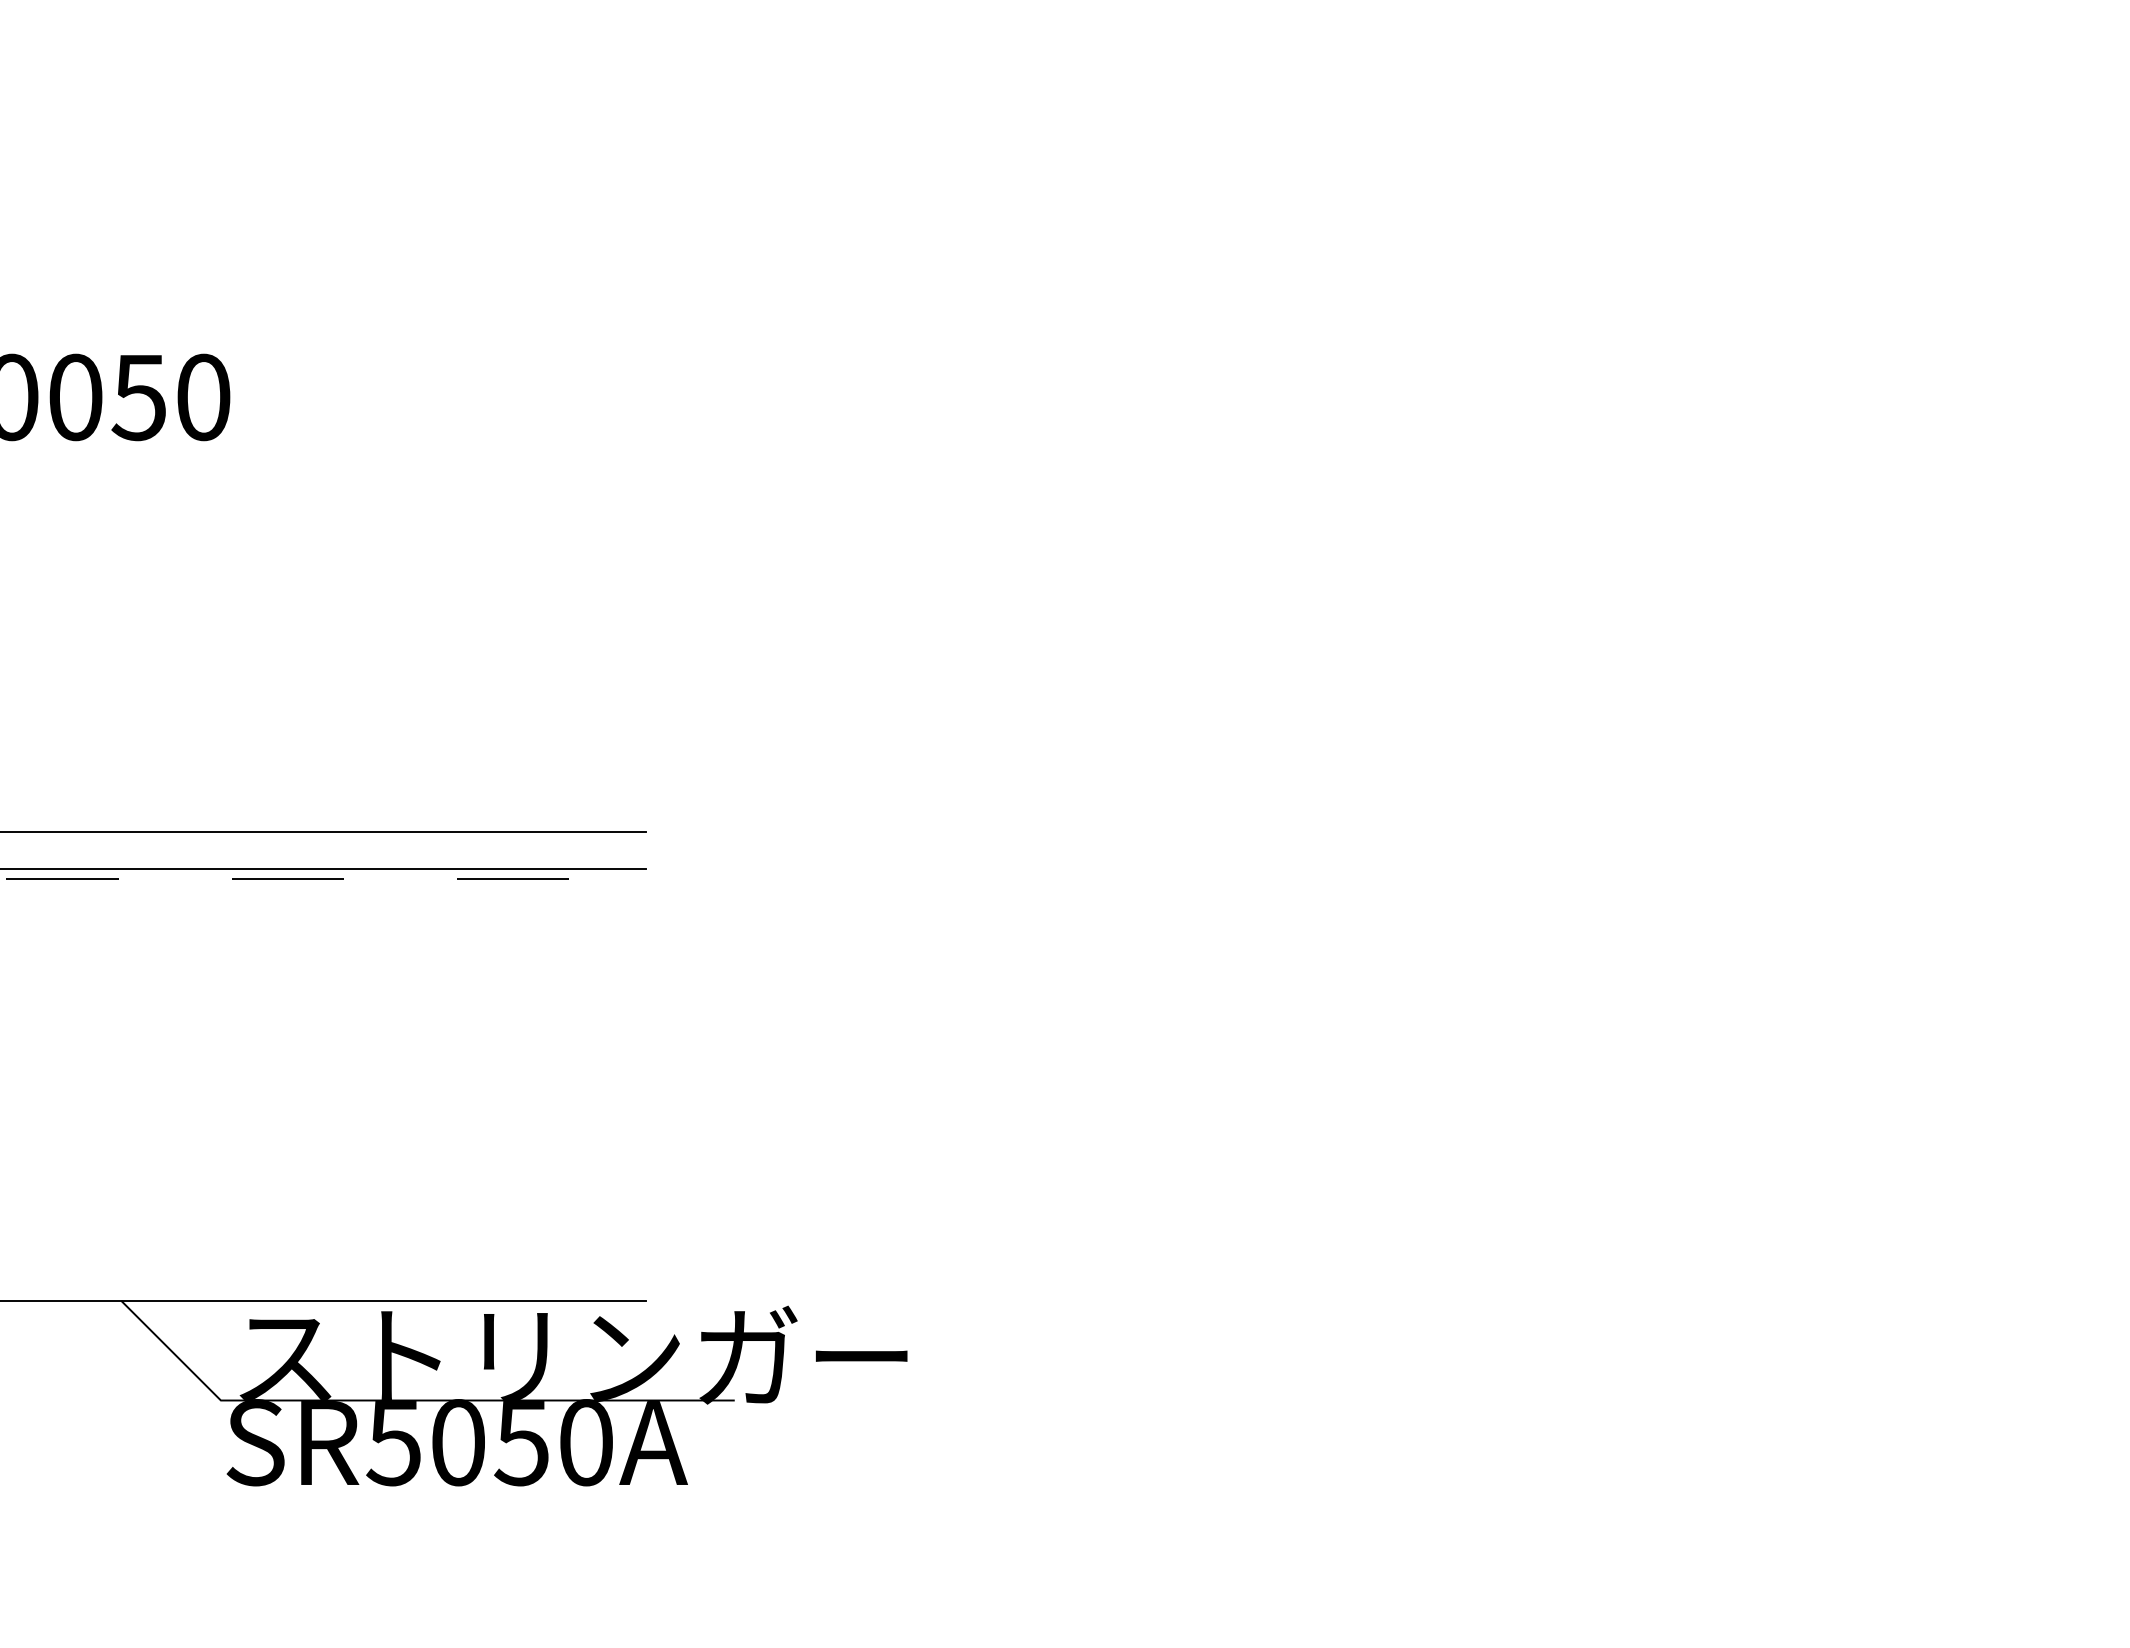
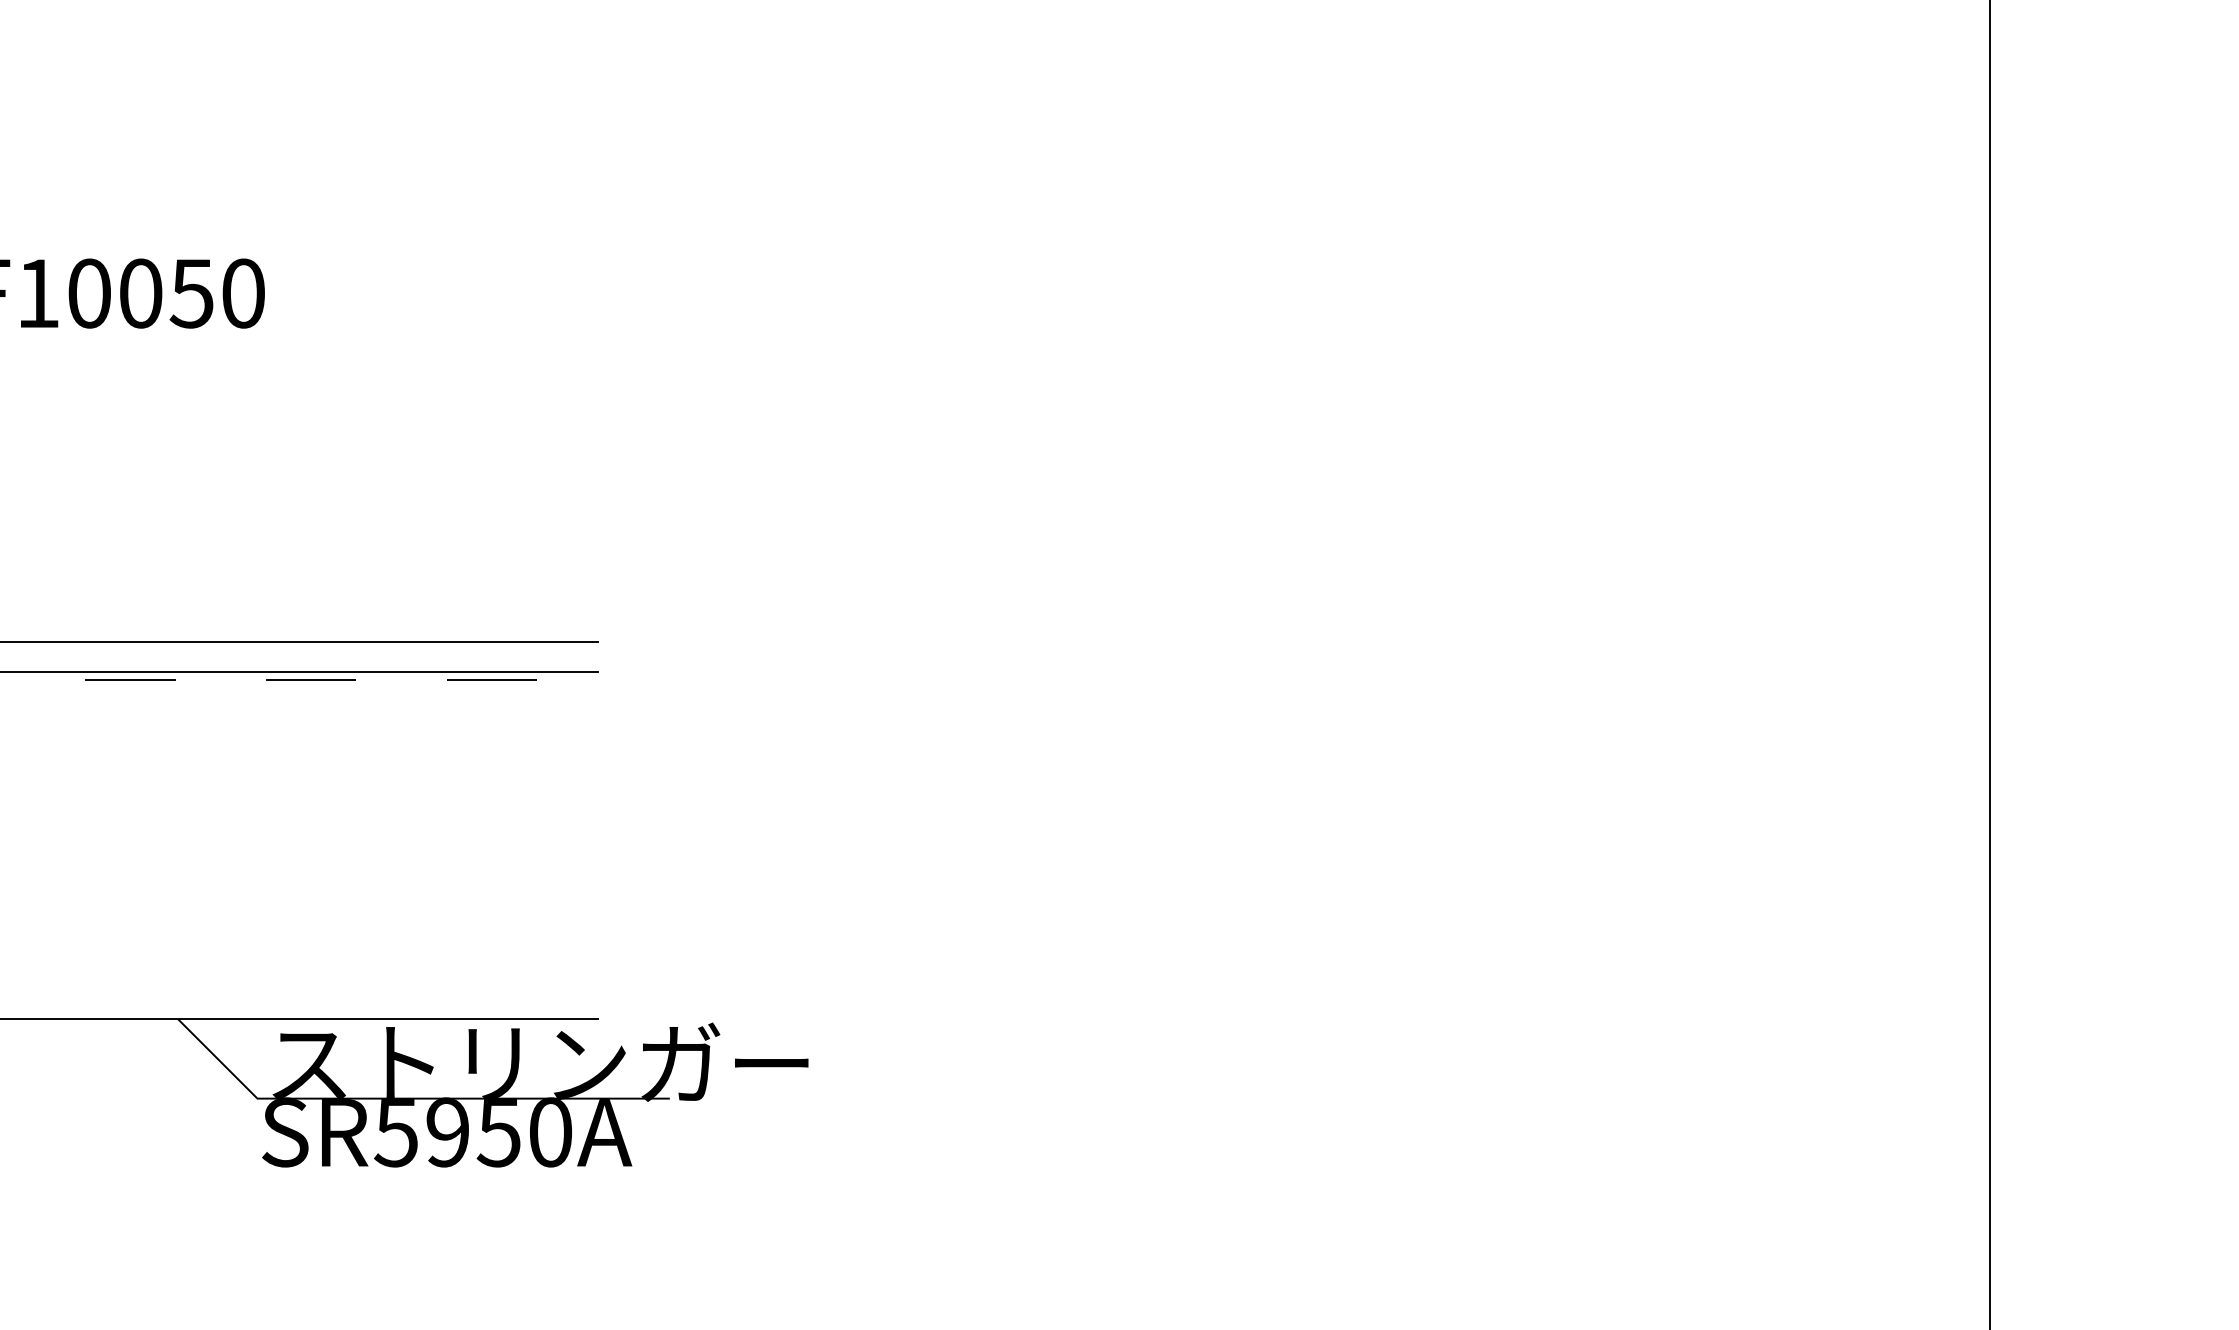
text: (457, 1442) -> (447, 1132), SR5050A -> SR5950A

